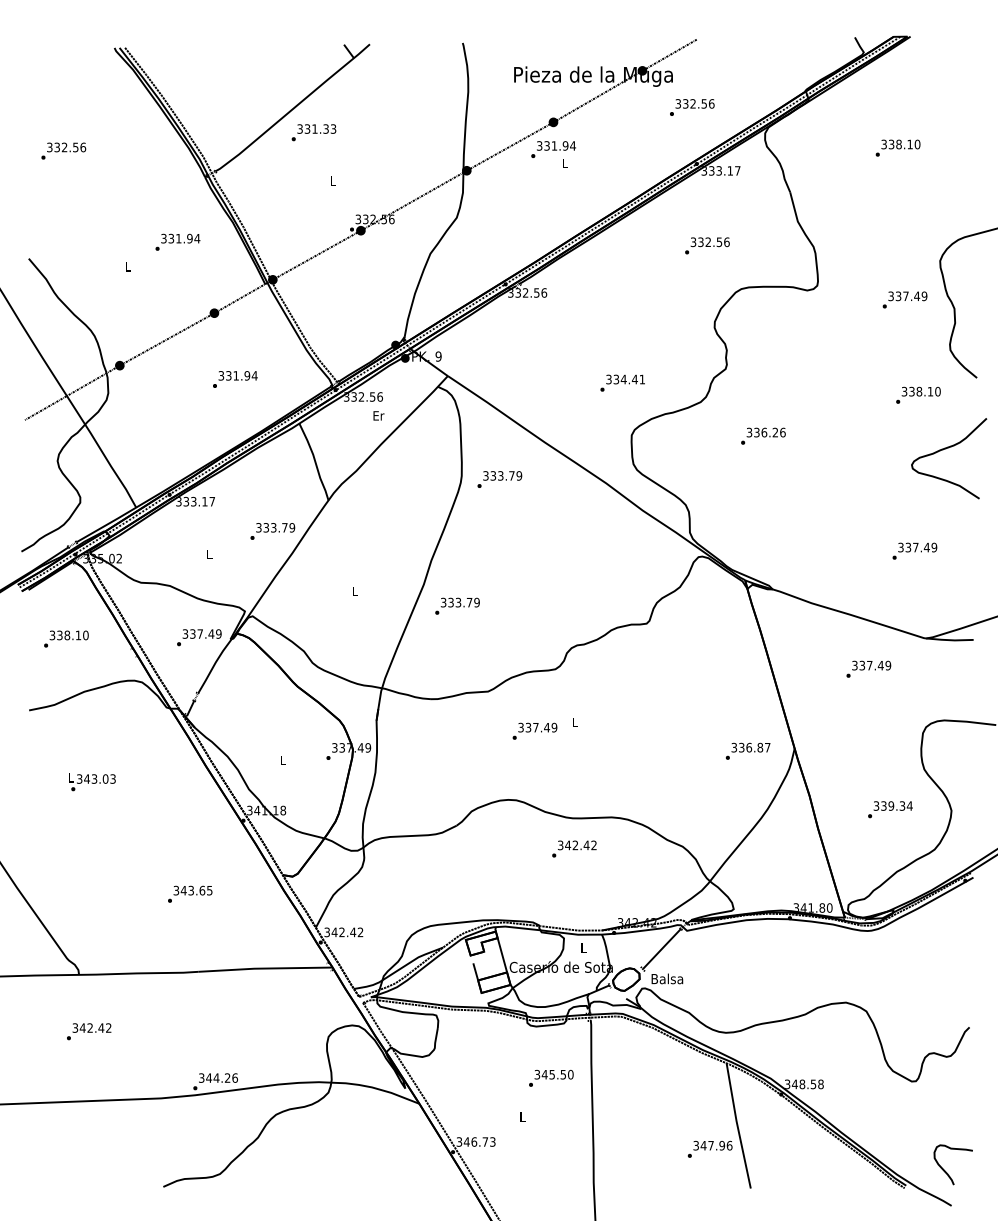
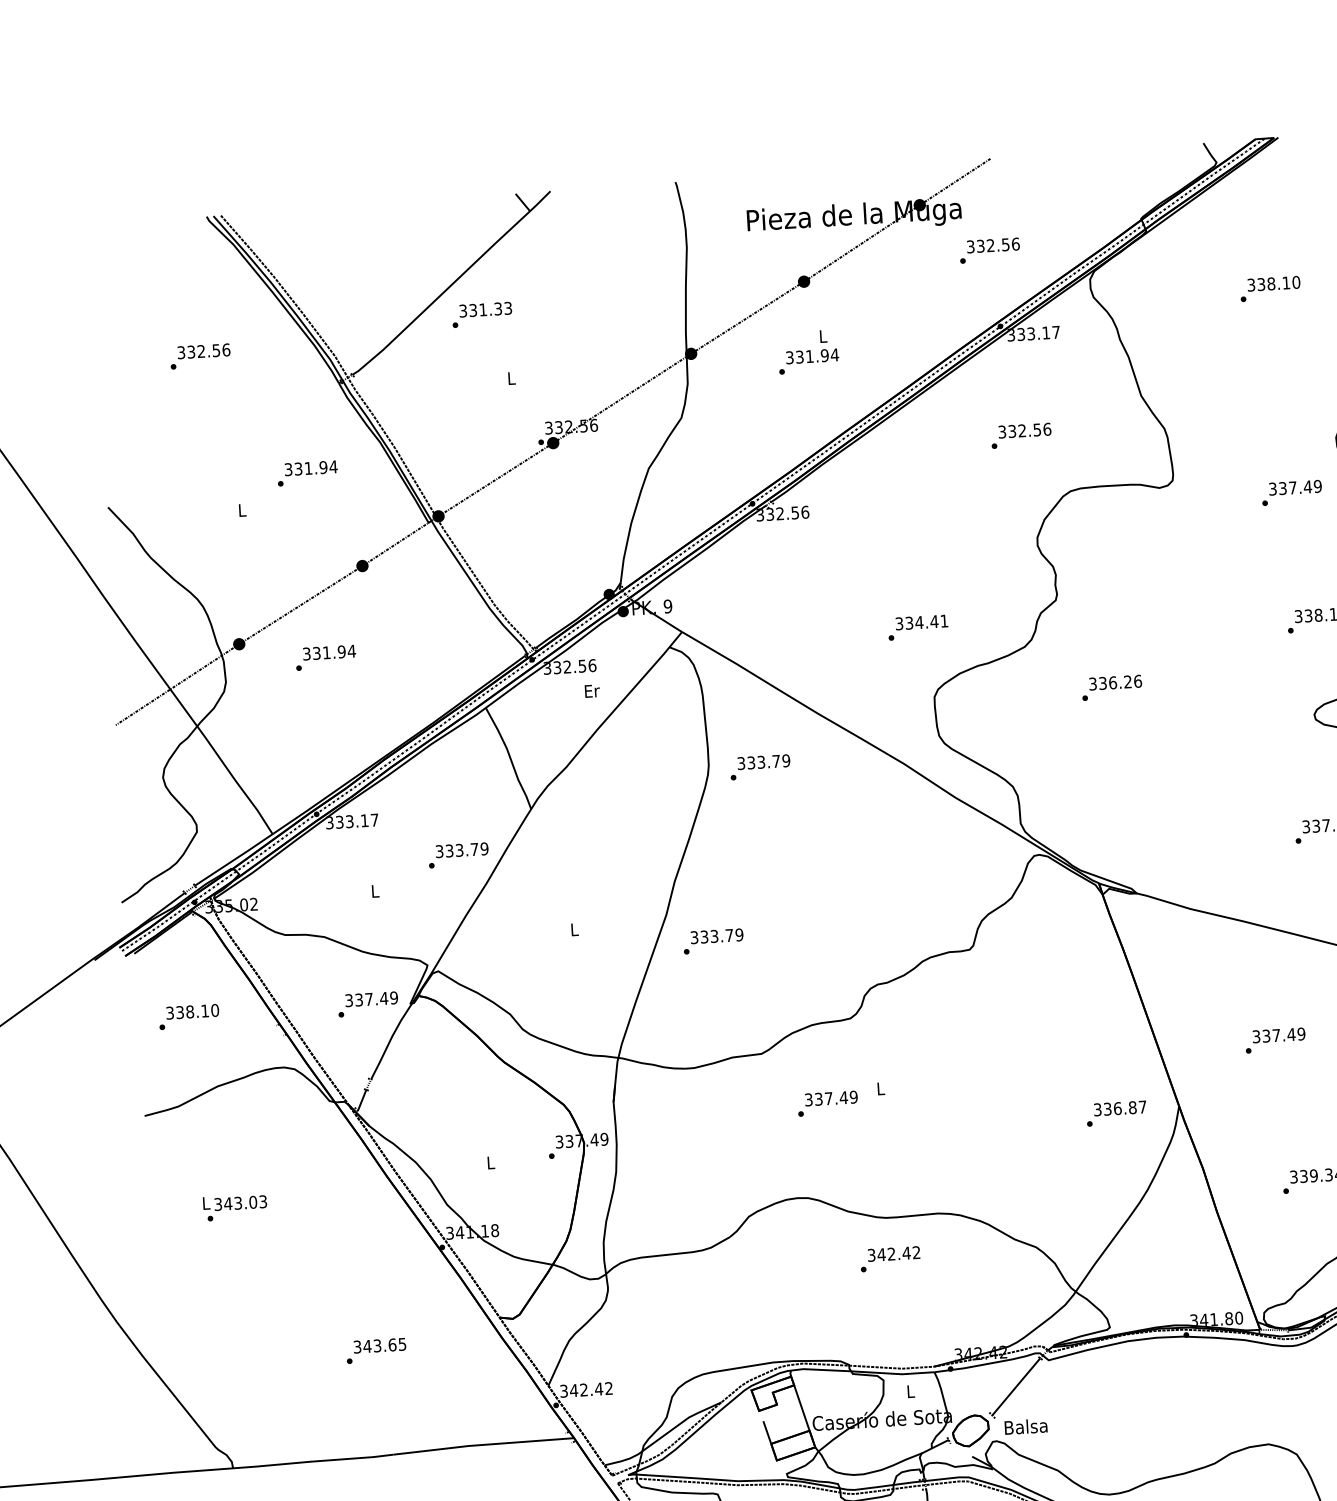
text: (553, 149) -> (808, 361), moved
text: (63, 150) -> (200, 355), moved
text: (235, 379) -> (326, 657), moved
text: (868, 668) -> (1274, 1039), moved

